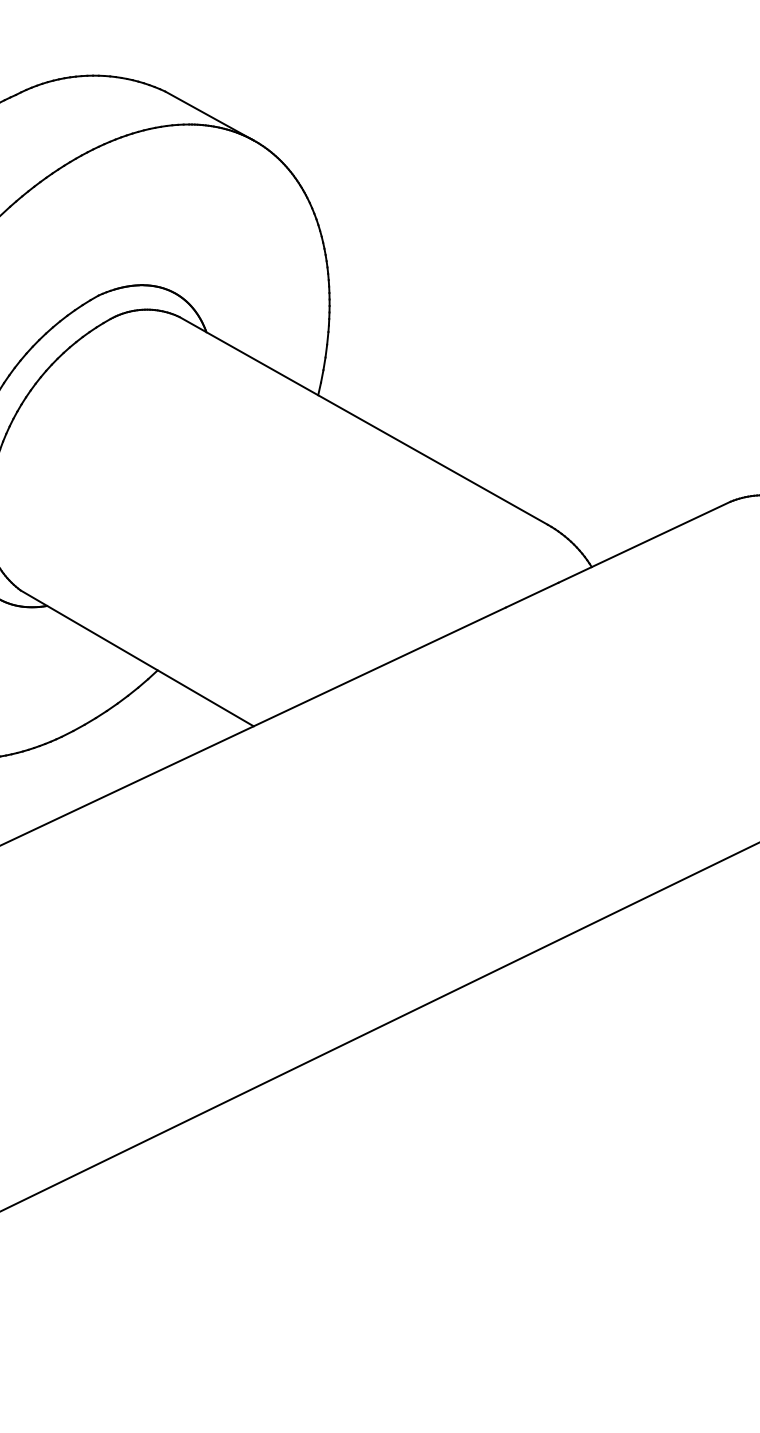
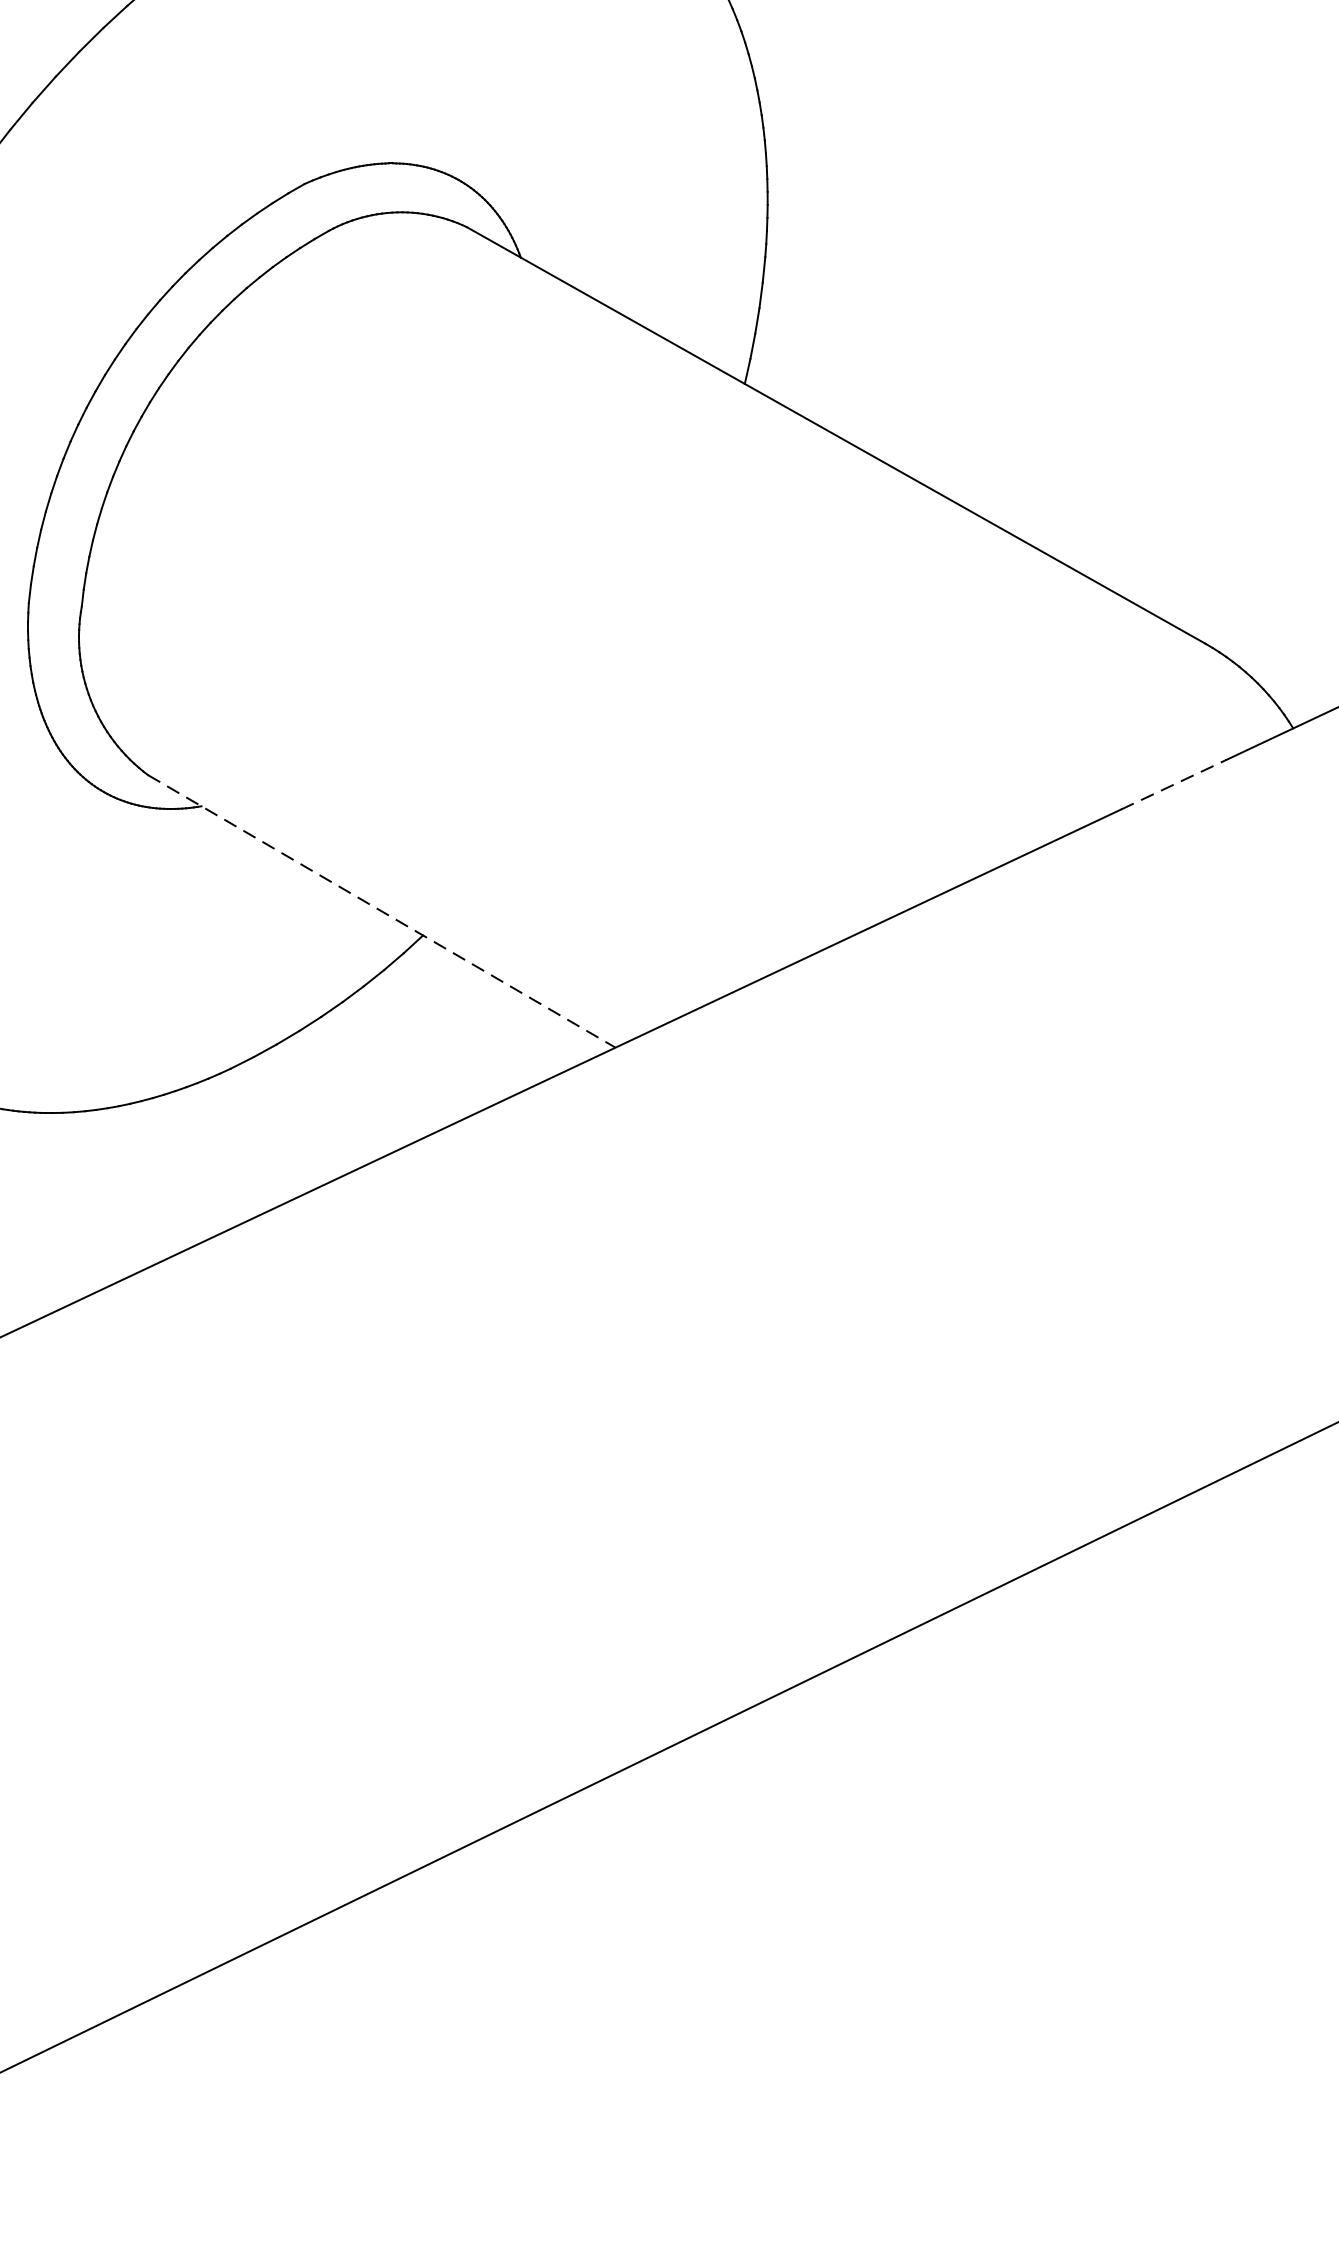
line: (532, 594) -> (1174, 783), solid -> dashed
line: (137, 658) -> (382, 911), solid -> dashed

